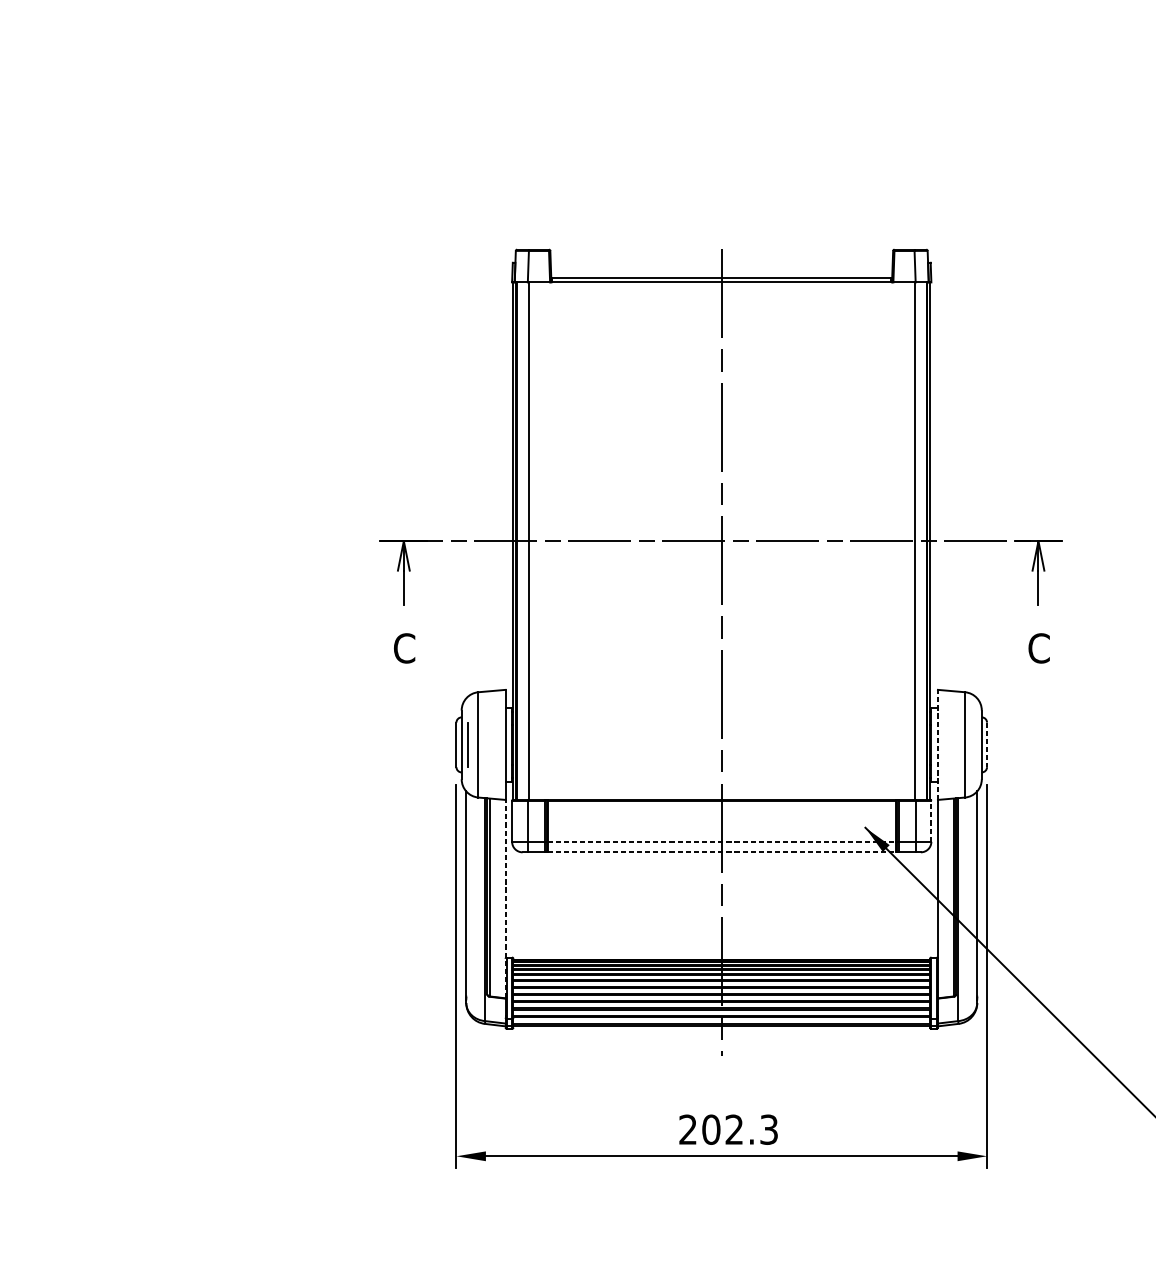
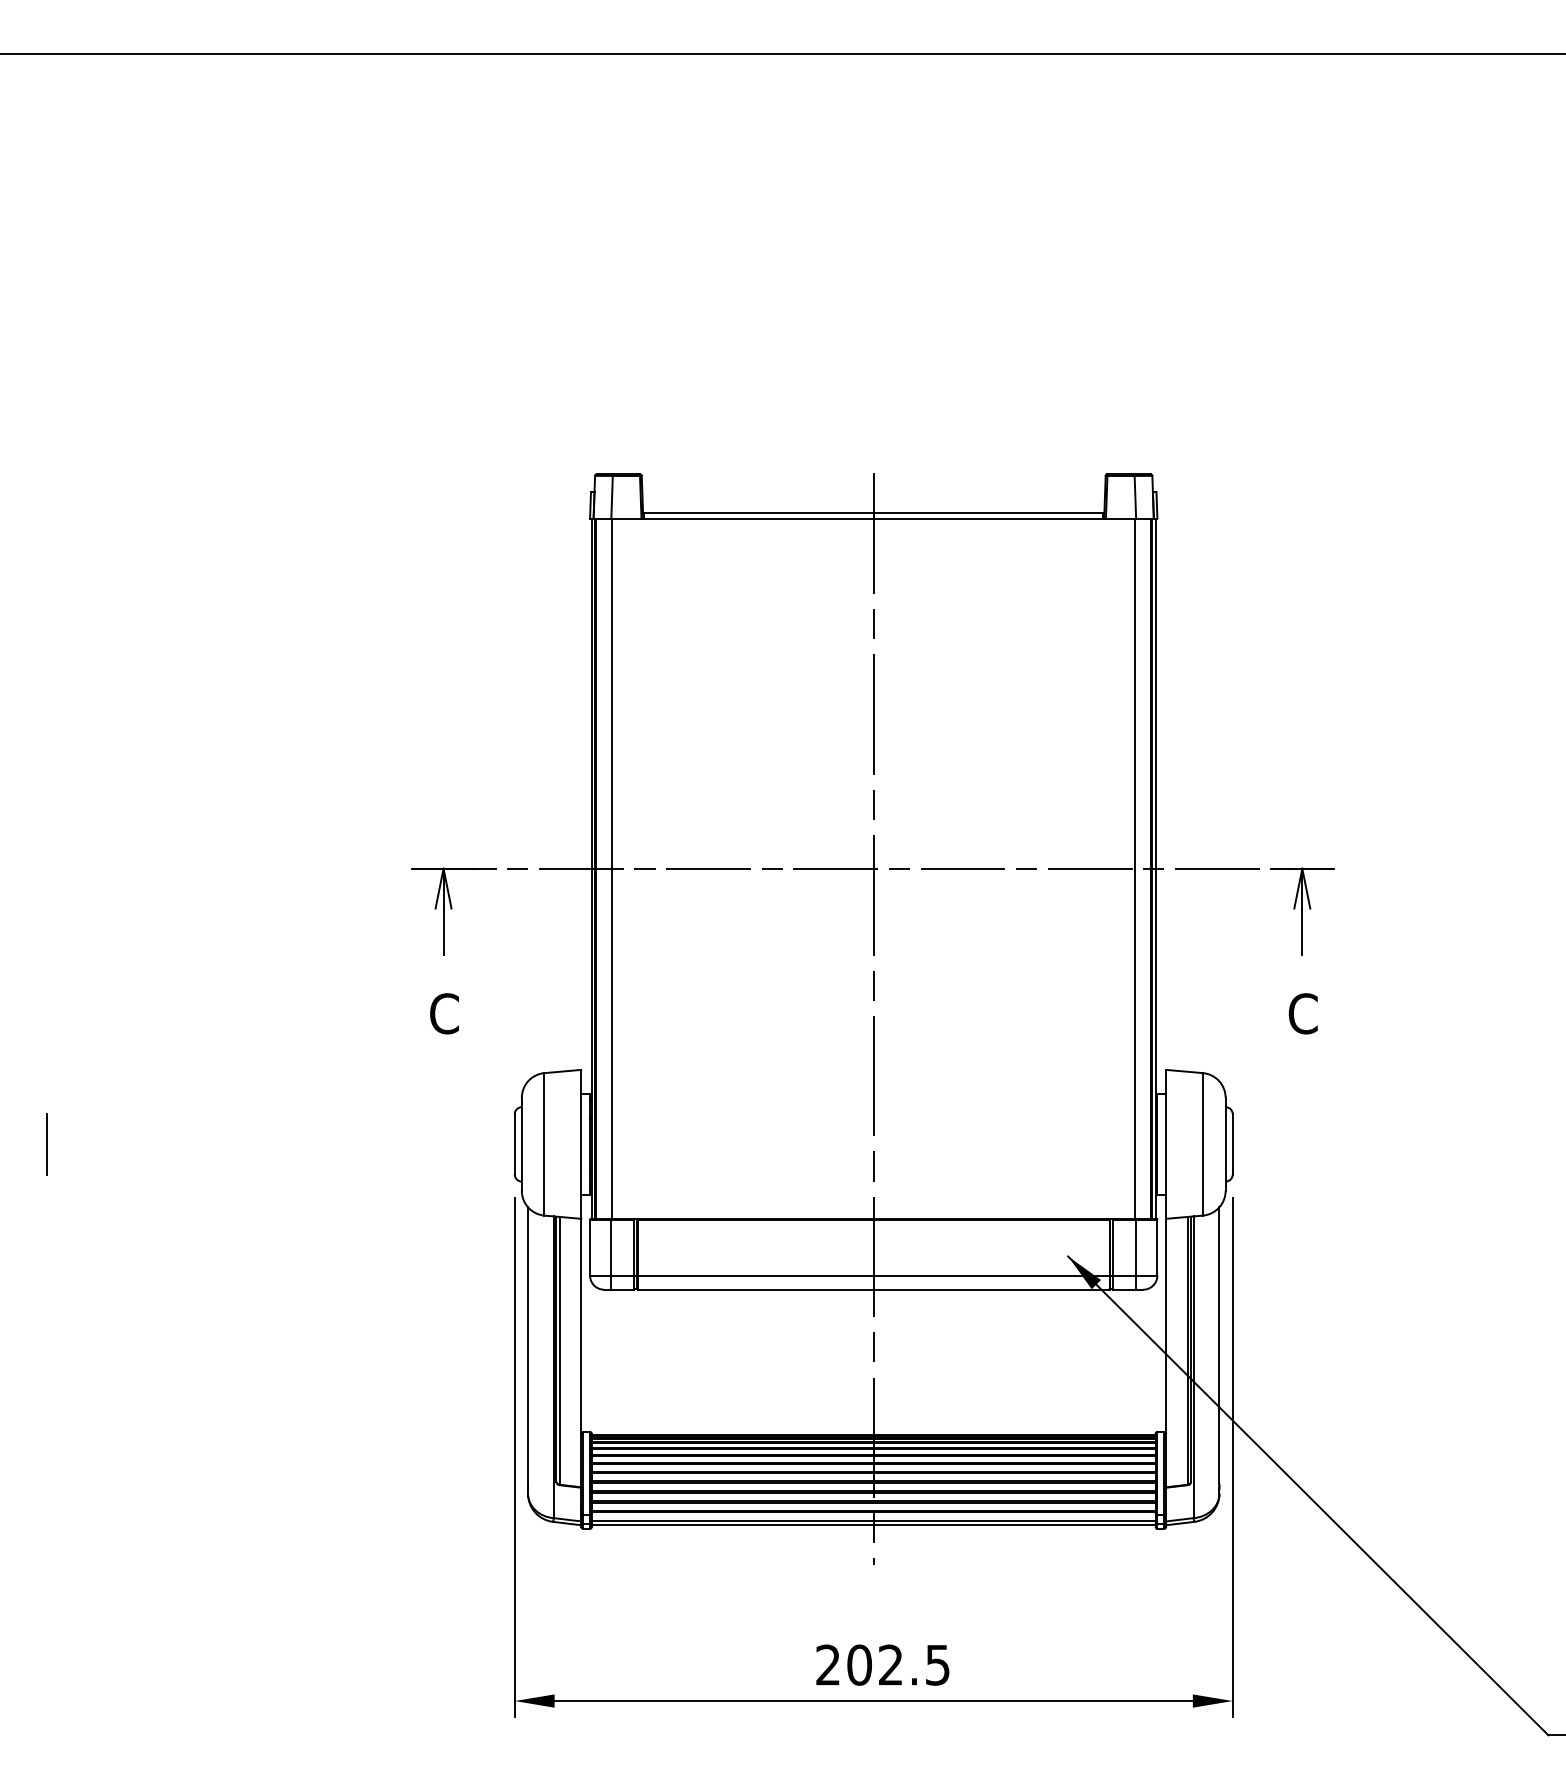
line: (938, 744) -> (1166, 1143), dashed -> solid
line: (467, 745) -> (46, 1144), moved
line: (986, 745) -> (1232, 1144), dashed -> solid
line: (931, 821) -> (1157, 1247), dashed -> solid
line: (721, 841) -> (873, 1275), dashed -> solid
line: (721, 852) -> (873, 1289), dashed -> solid
line: (505, 898) -> (581, 1352), dashed -> solid
text: (768, 1129) -> (937, 1664), 202.3 -> 202.5

